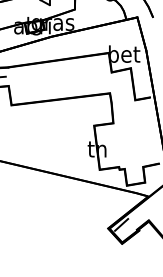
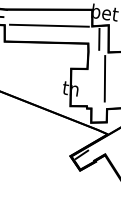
line: (60, 78) -> (48, 25), added
line: (121, 86) -> (98, 39), added
line: (135, 131) -> (104, 78), added

